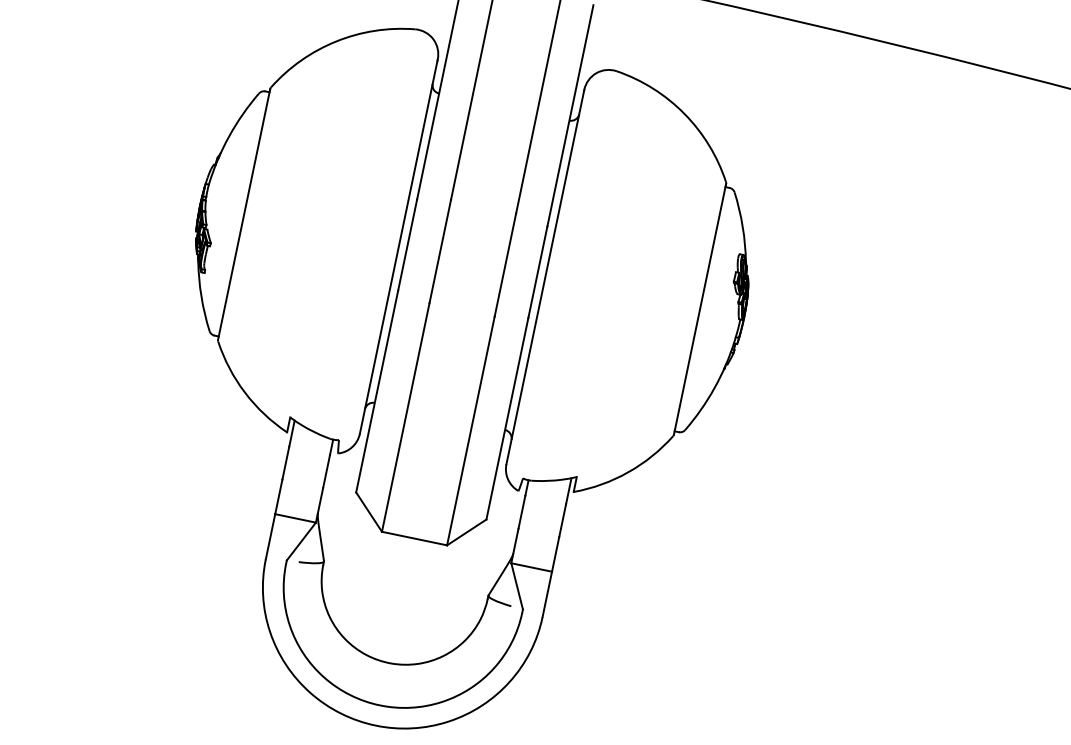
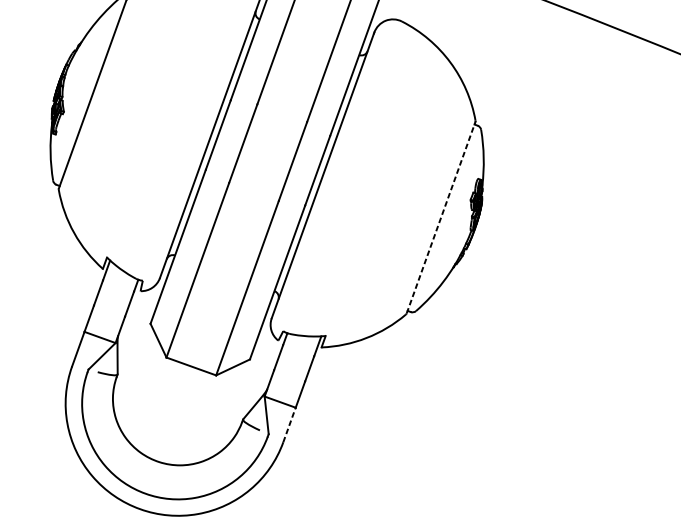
line: (699, 309) -> (440, 217), solid -> dashed
line: (547, 593) -> (289, 424), solid -> dashed

